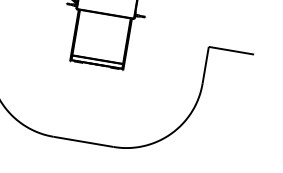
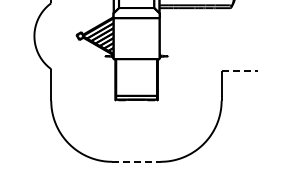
line: (232, 51) -> (240, 71), solid -> dashed
line: (83, 141) -> (136, 161), solid -> dashed

